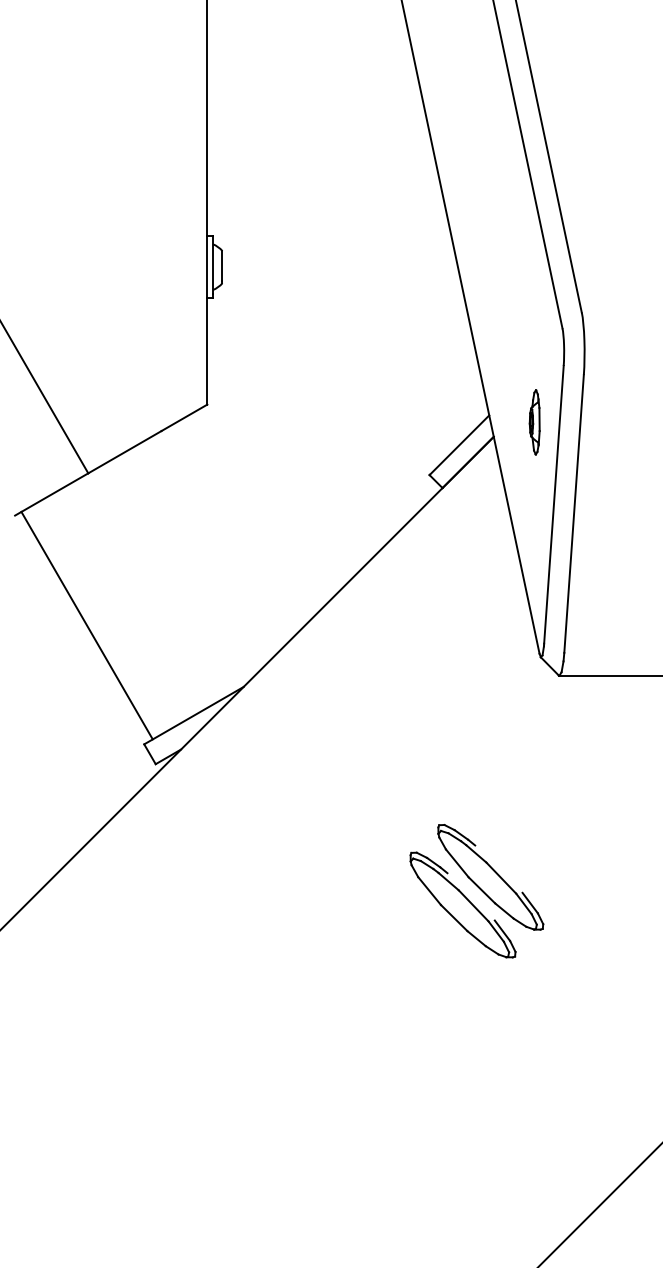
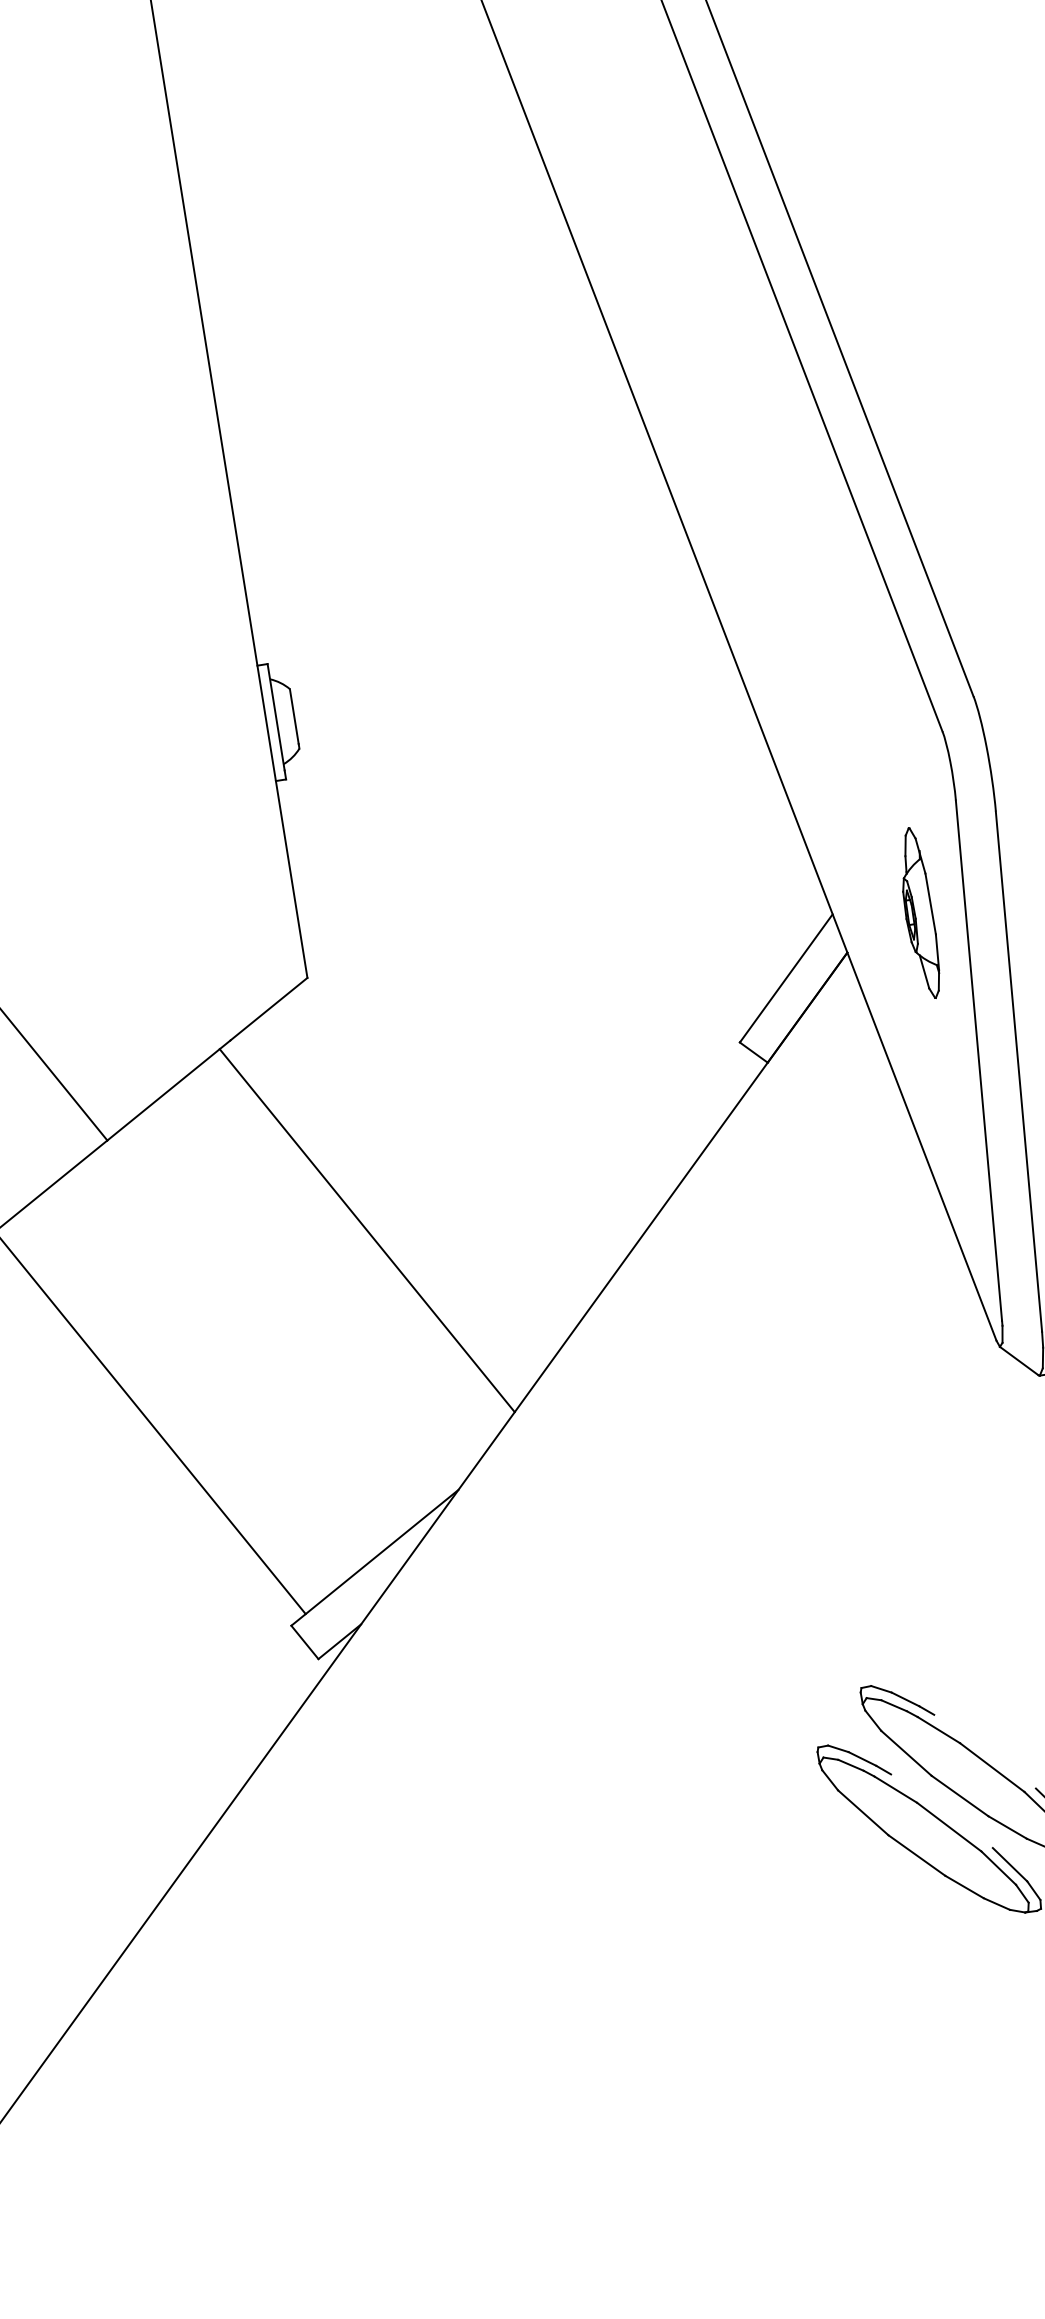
part: (534, 422) -> (918, 913), size x1.43
line: (217, 542) -> (367, 1230), added

